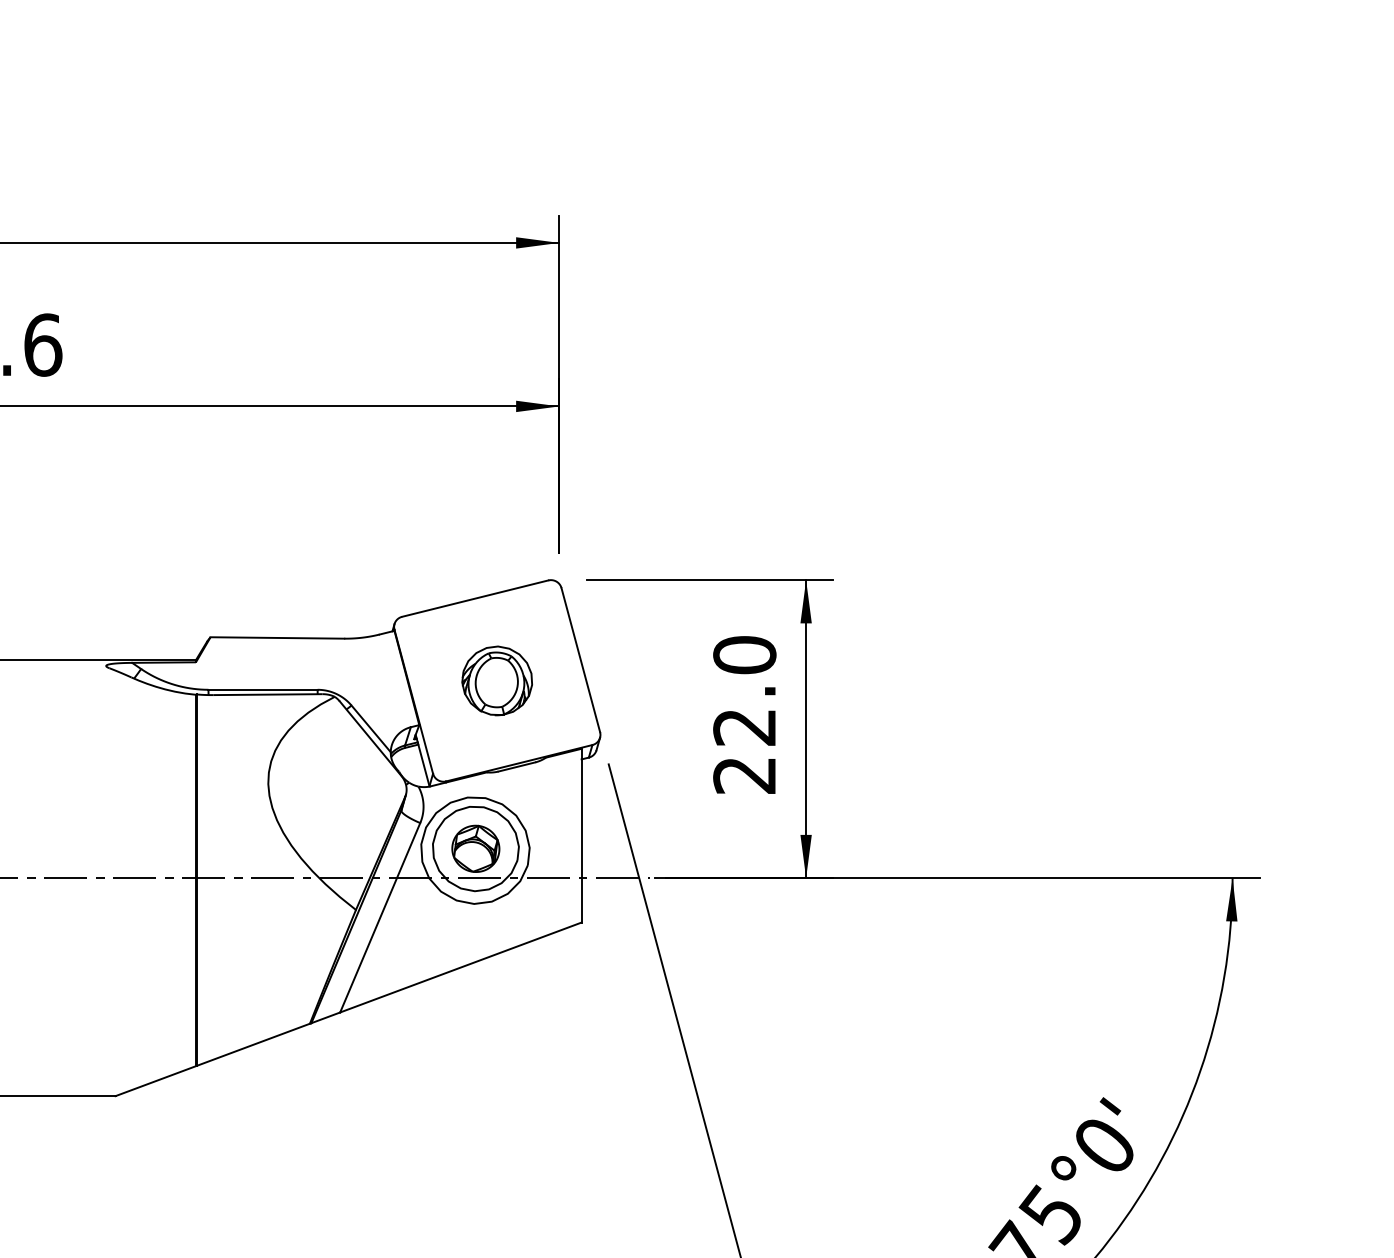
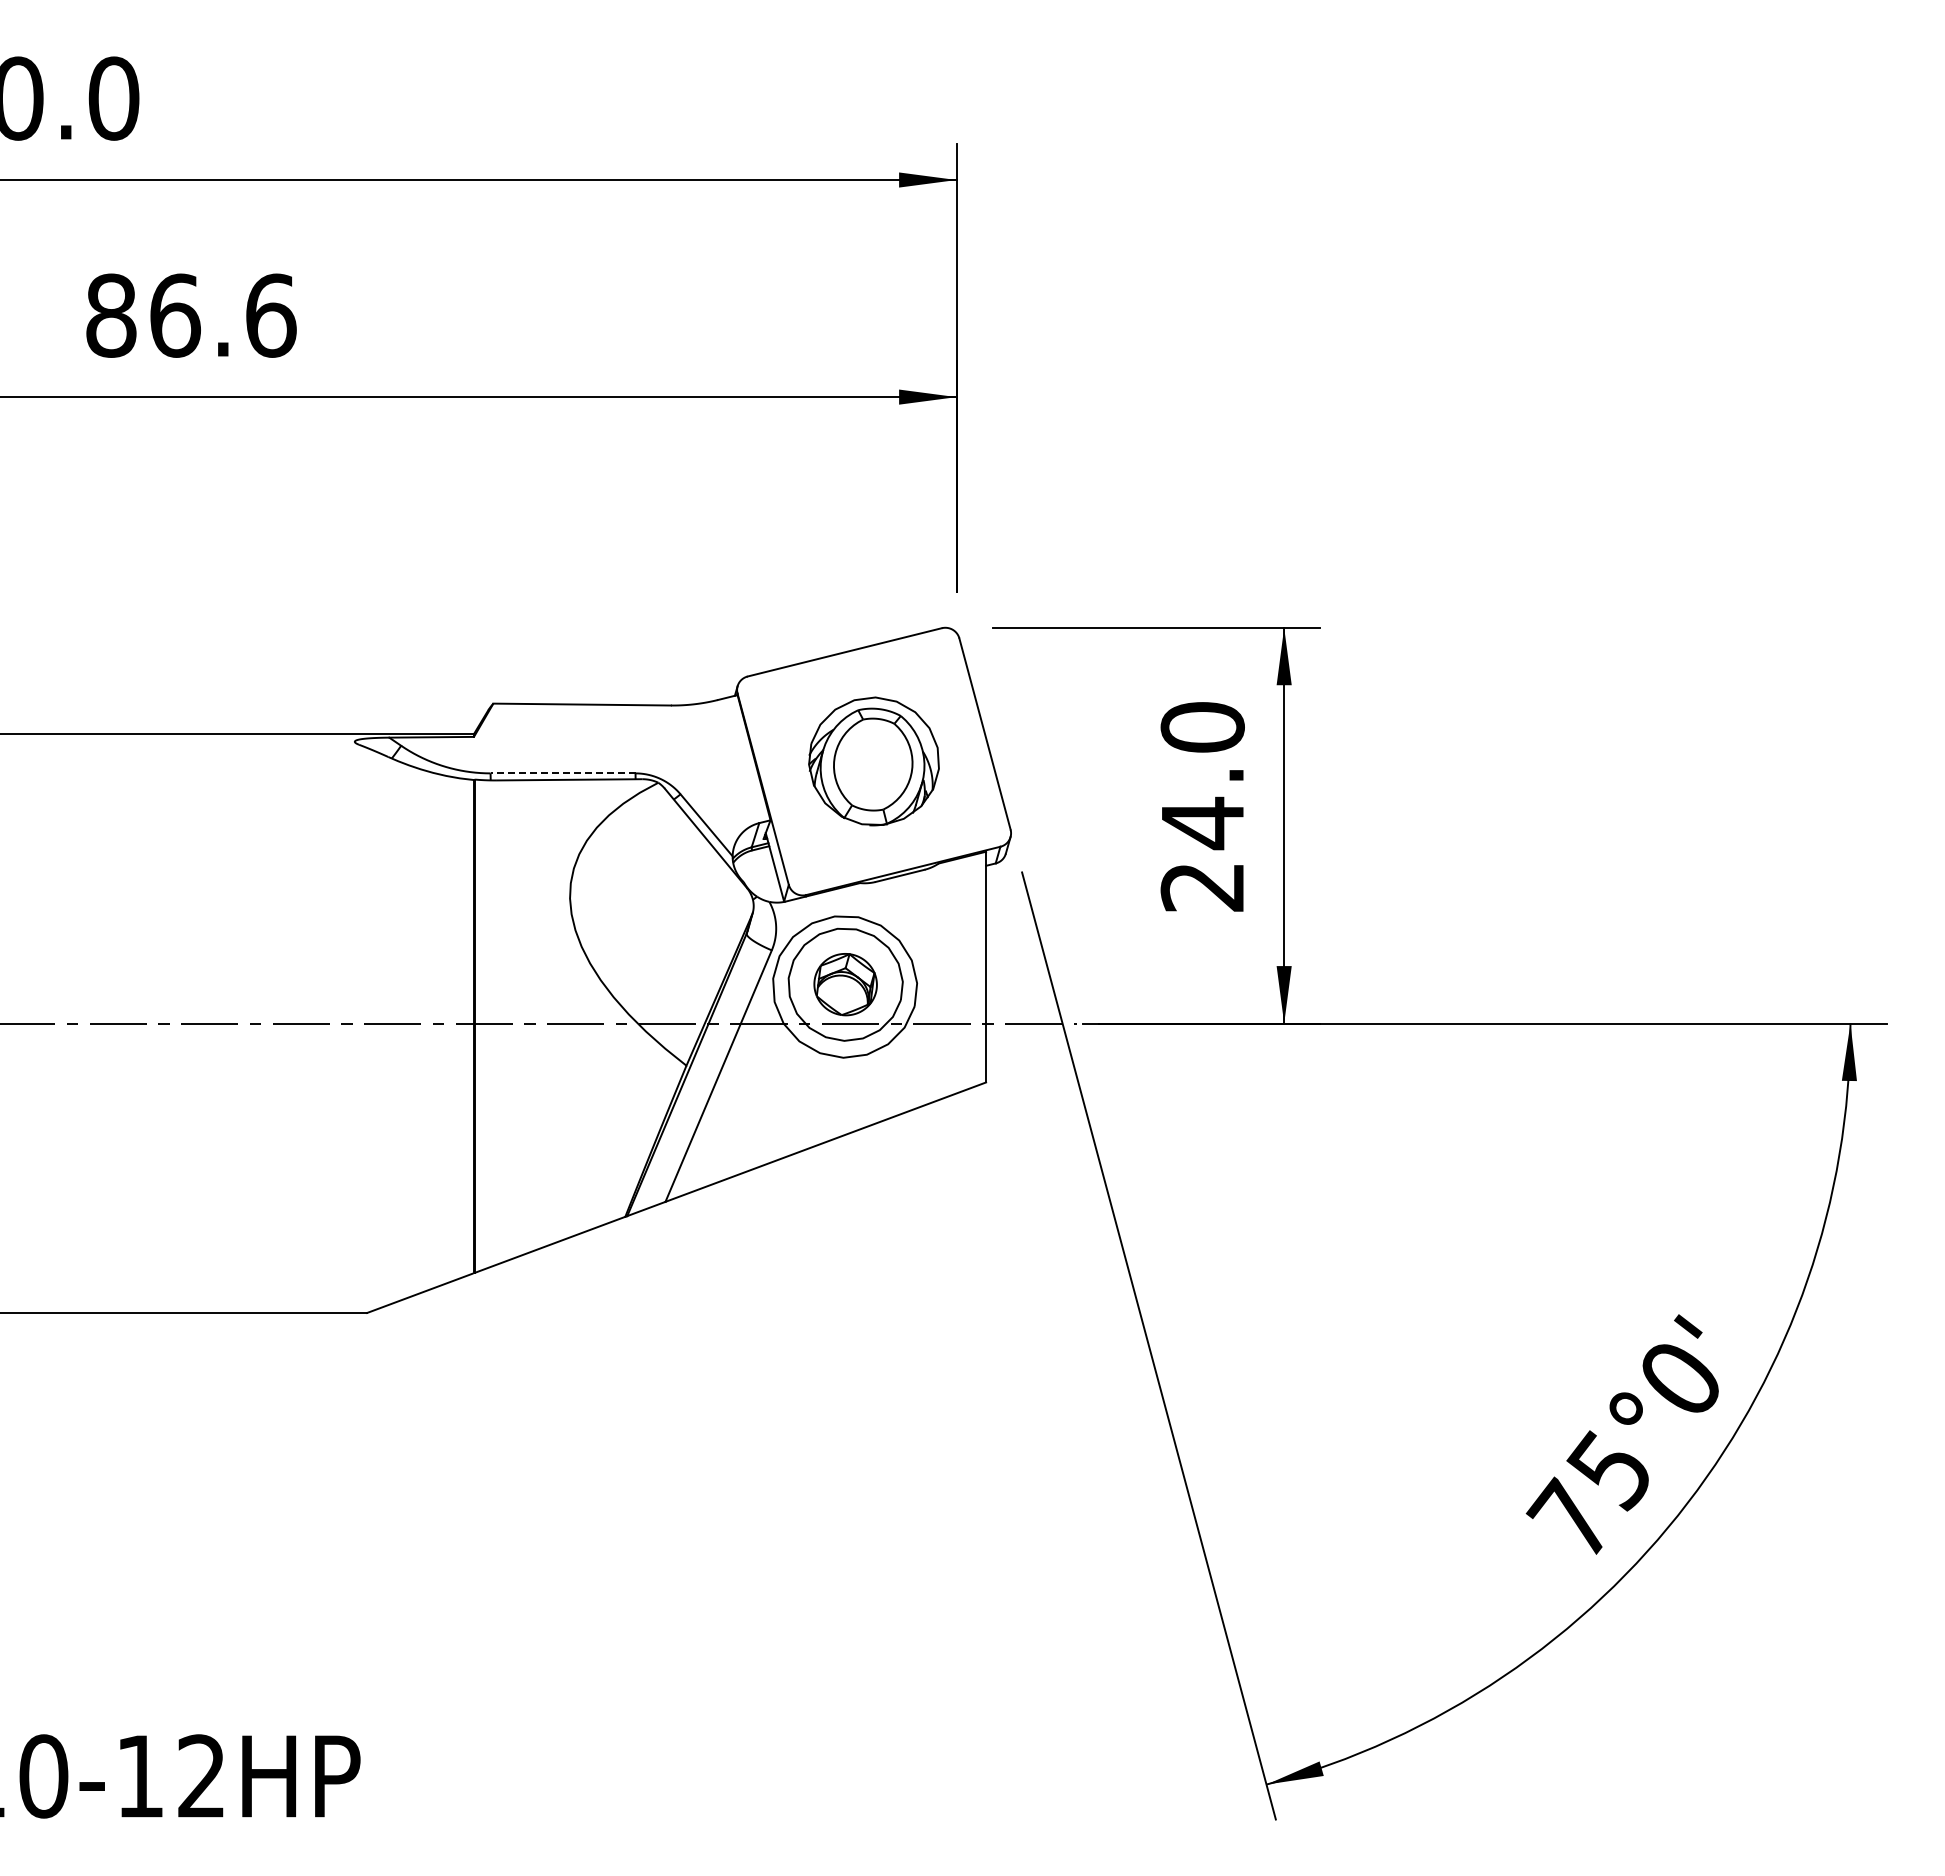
part: (496, 680) -> (873, 761), size x1.4
line: (262, 689) -> (562, 773), solid -> dashed
text: (743, 727) -> (1201, 823), 22.0 -> 24.0

